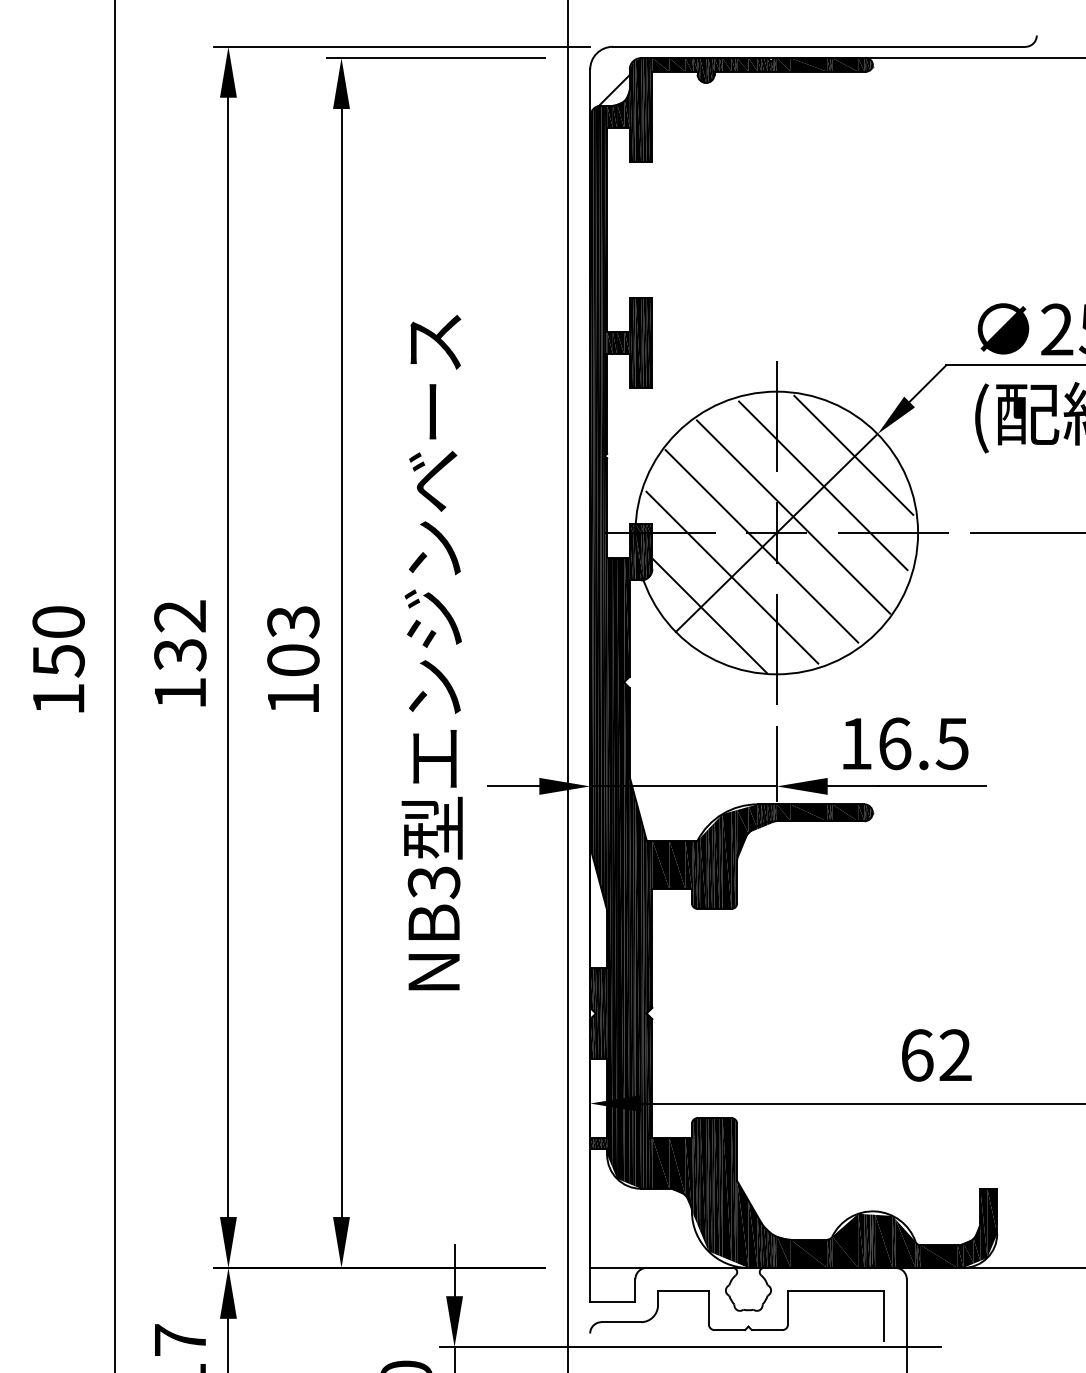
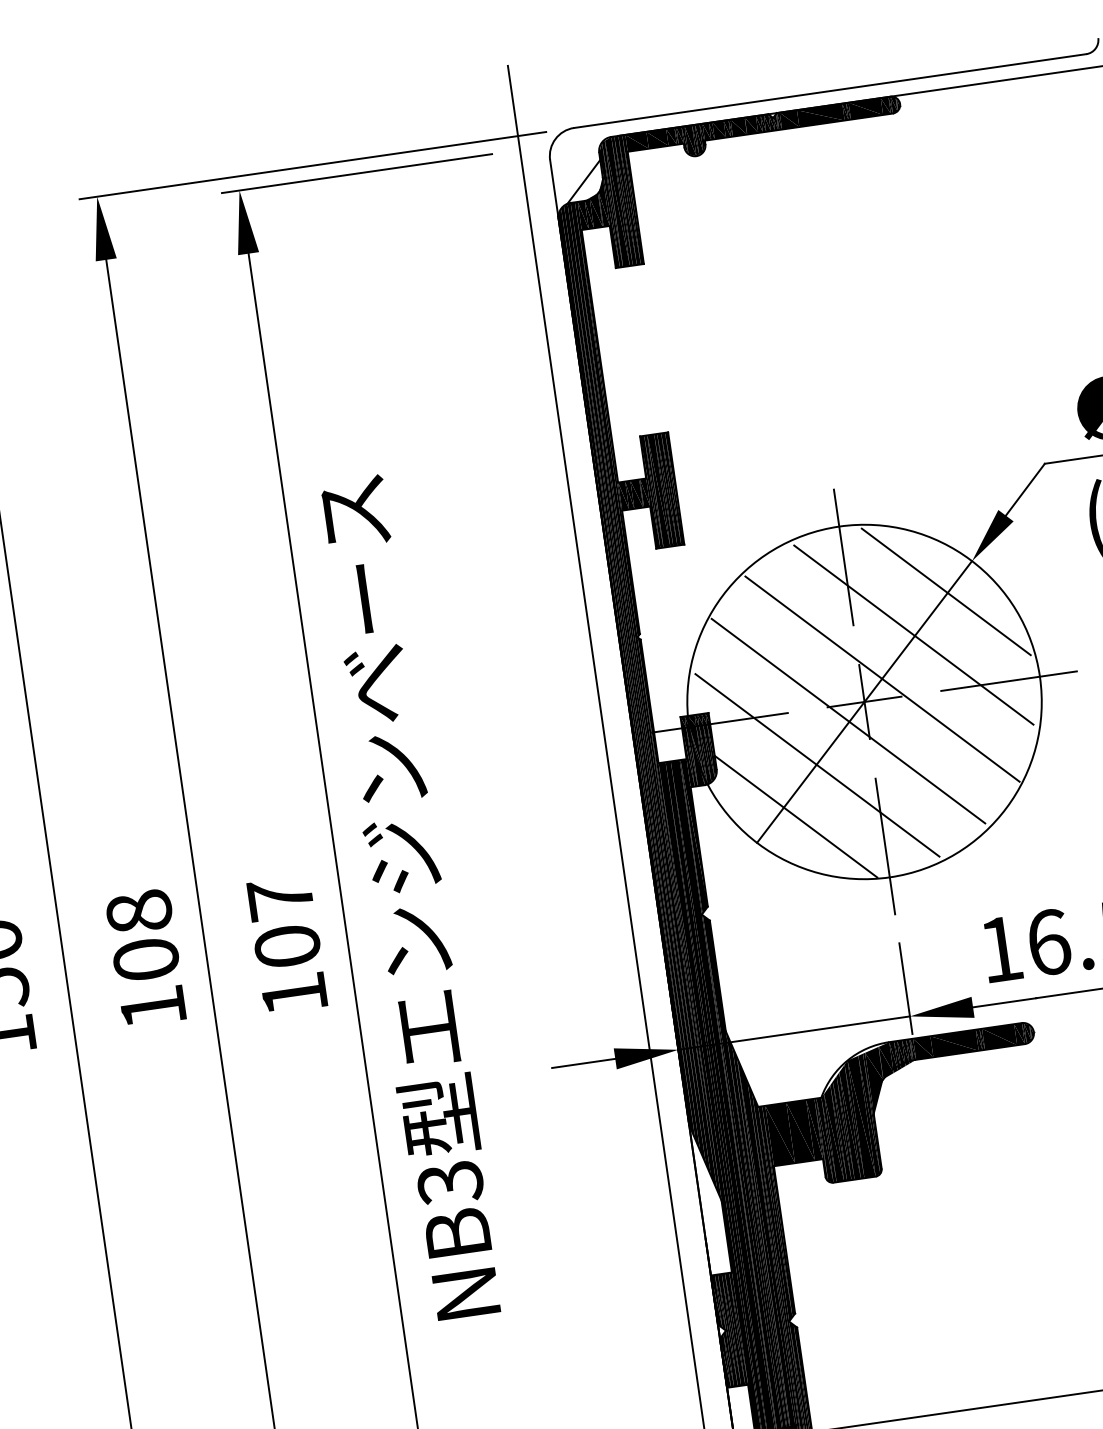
text: (293, 621) -> (280, 898), 103 -> 107
text: (180, 635) -> (142, 935), 132 -> 108
text: (431, 652) -> (406, 897), moved

